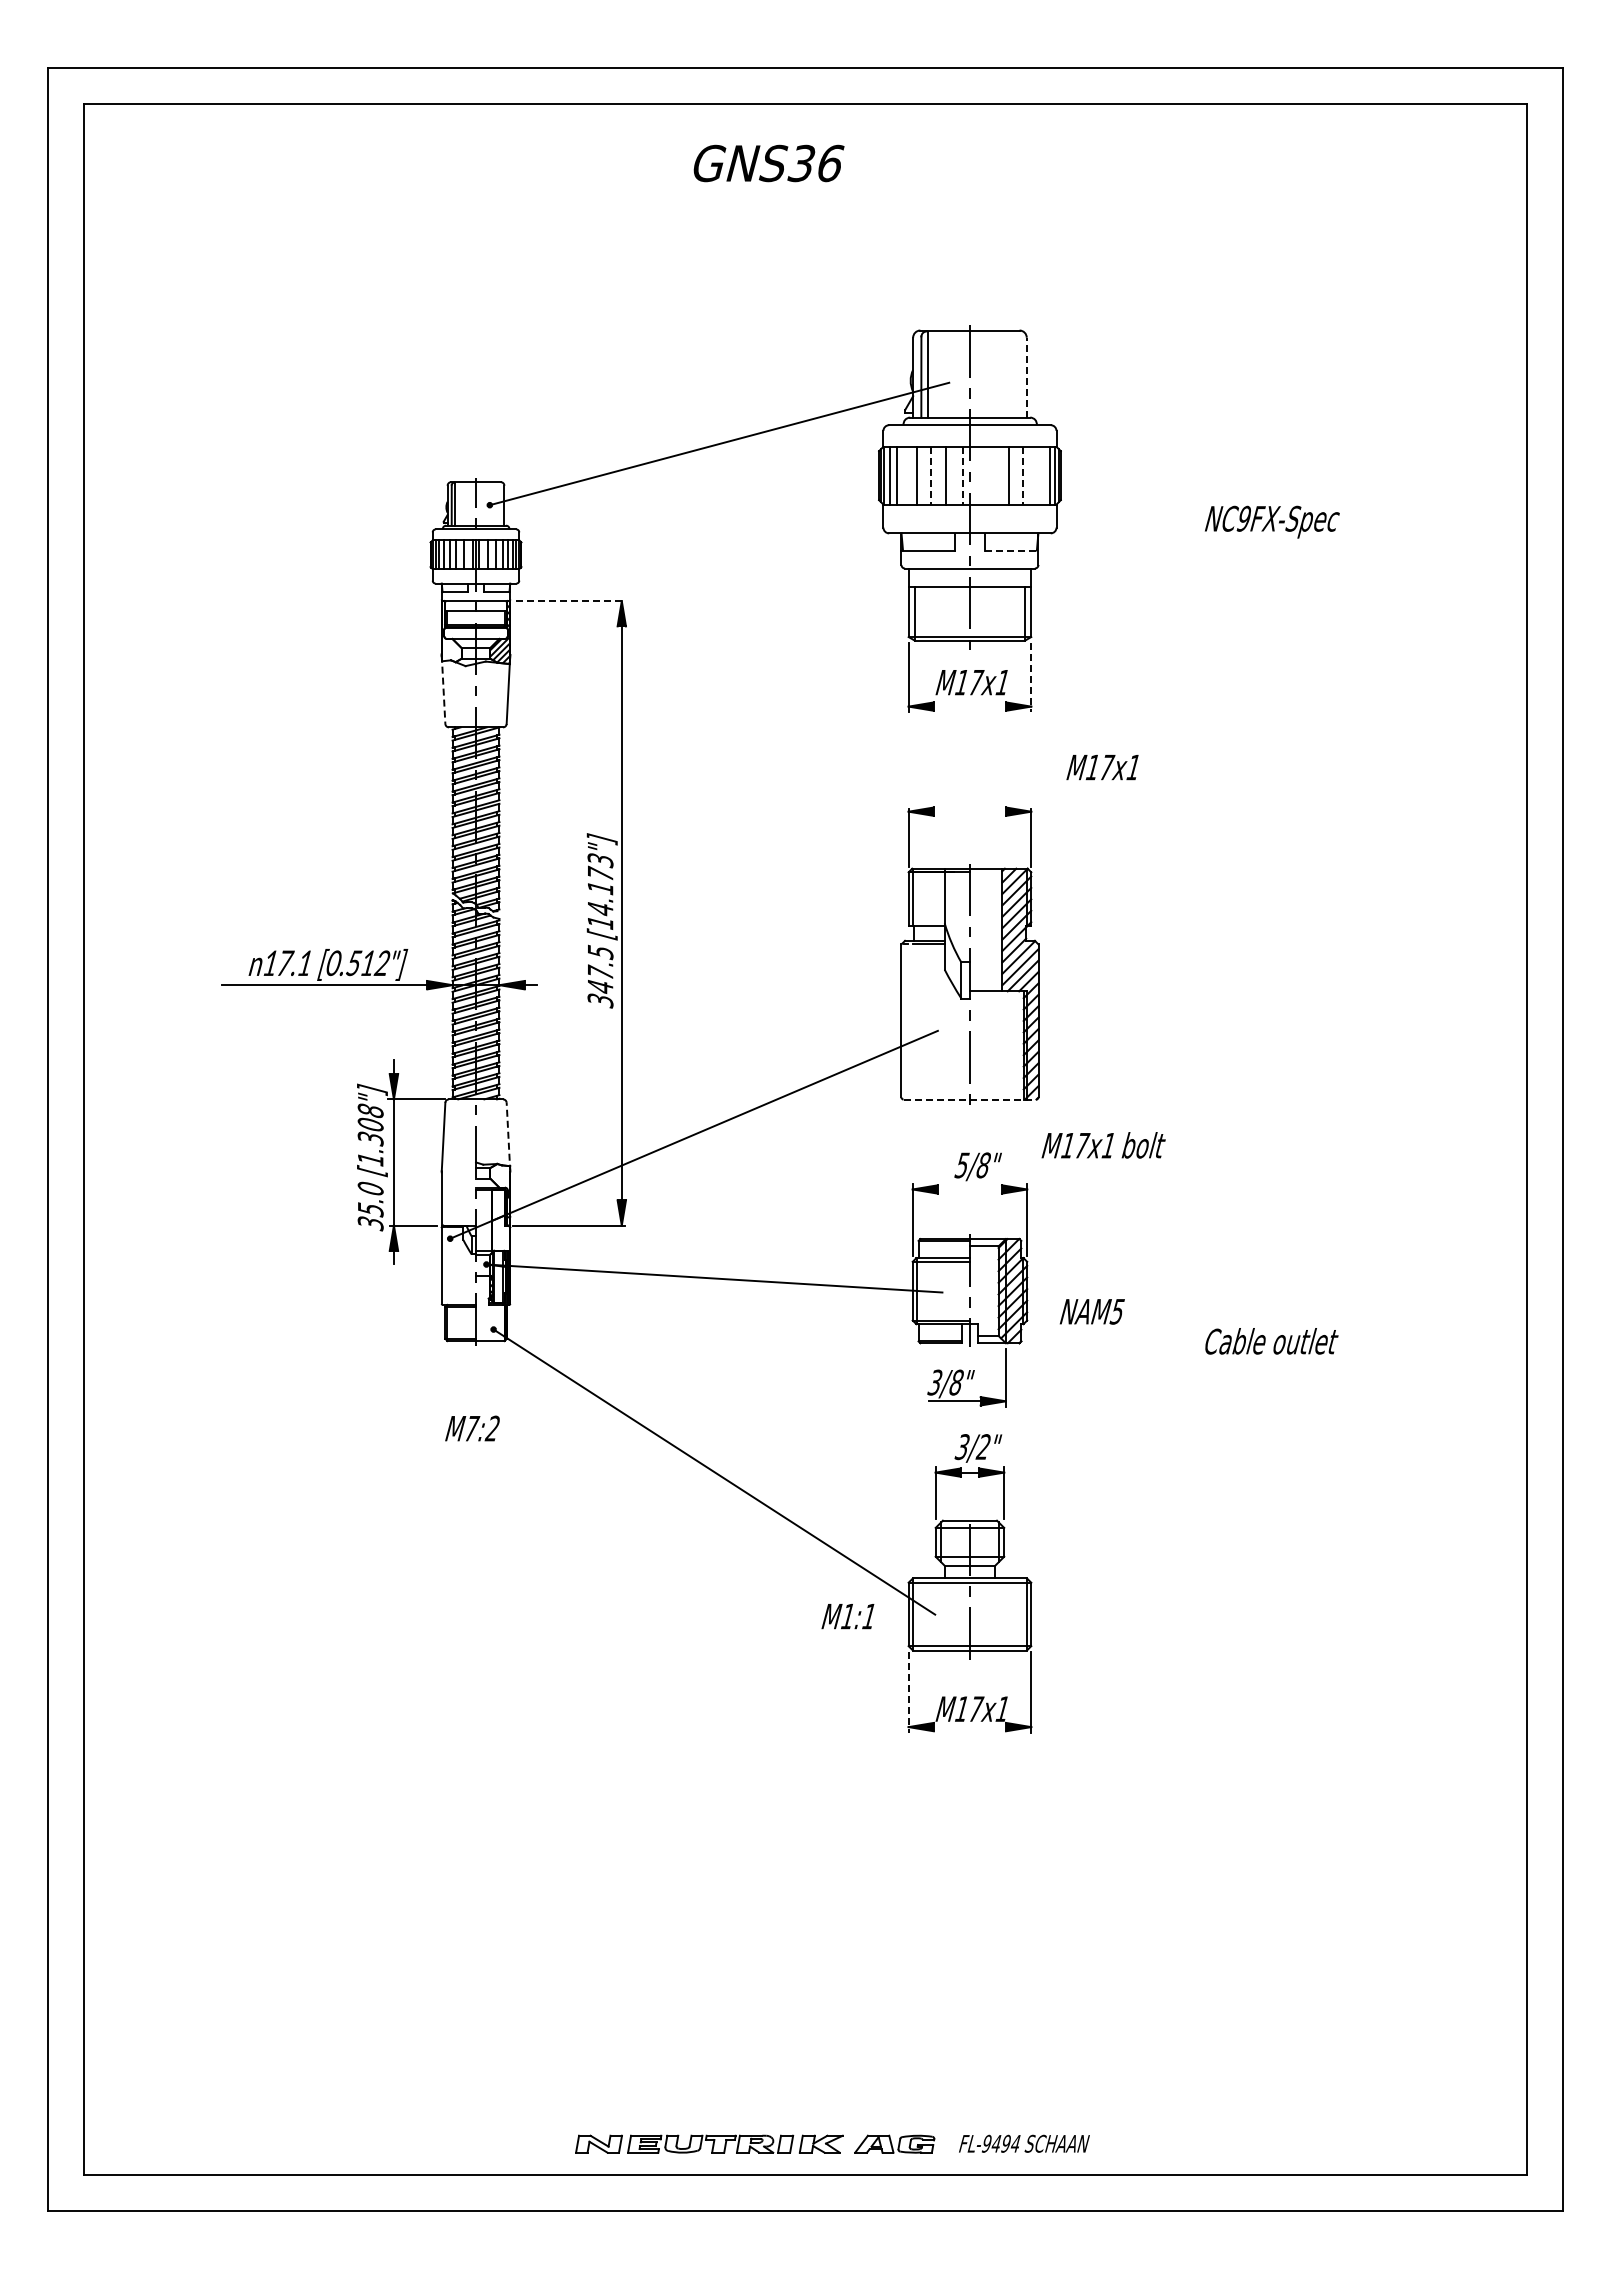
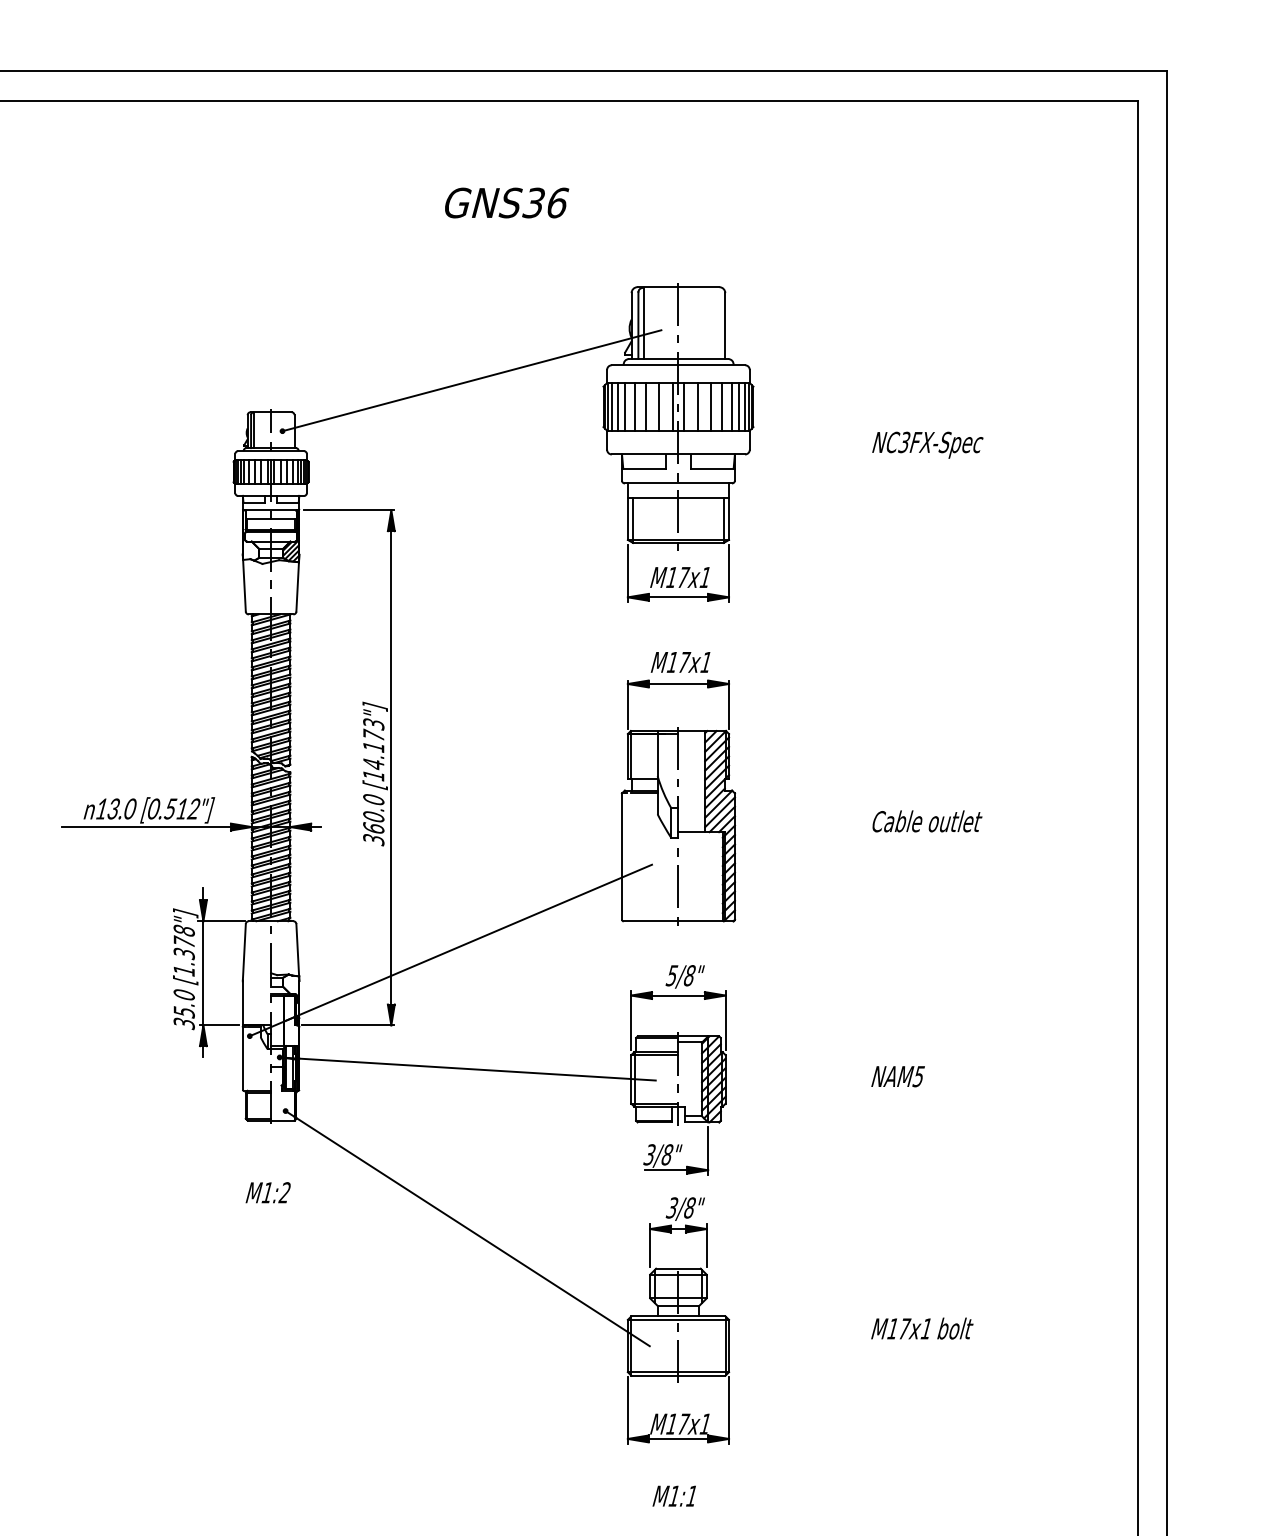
text: (768, 163) -> (506, 203), moved
line: (1026, 377) -> (725, 325), dashed -> solid
line: (905, 475) -> (625, 406), added
line: (930, 475) -> (645, 406), dashed -> solid
line: (963, 475) -> (673, 406), dashed -> solid
line: (976, 475) -> (683, 406), added
line: (994, 475) -> (698, 406), added
line: (1022, 475) -> (721, 406), dashed -> solid
line: (1034, 475) -> (731, 406), added
line: (1043, 475) -> (739, 406), added
text: (1243, 518) -> (904, 442), NC9FX-Spec -> NC3FX-Spec
line: (1011, 550) -> (712, 468), dashed -> solid
line: (570, 601) -> (349, 510), dashed -> solid
line: (1031, 677) -> (729, 573), dashed -> solid
line: (443, 690) -> (244, 584), dashed -> solid
line: (969, 706) -> (678, 597), added
text: (1102, 767) -> (680, 662), moved
line: (969, 811) -> (678, 683), added
text: (294, 963) -> (121, 809), 17.1 -> 13.0
text: (600, 968) -> (373, 813), 347.5 -> 360.0
line: (970, 1099) -> (678, 921), dashed -> solid
text: (370, 1123) -> (184, 941), [1.308"] -> [1.378"]
line: (508, 1137) -> (297, 952), dashed -> solid
text: (1103, 1145) -> (922, 1328), moved
line: (969, 1189) -> (678, 995), added
text: (1091, 1311) -> (897, 1076), moved
text: (1271, 1341) -> (927, 821), moved
text: (472, 1428) -> (268, 1192), M7:2 -> M1:2
text: (983, 1447) -> (689, 1208), 3/2" -> 3/8"
text: (847, 1616) -> (673, 1496), moved
line: (908, 1692) -> (627, 1410), dashed -> solid
line: (969, 1727) -> (678, 1439), added

